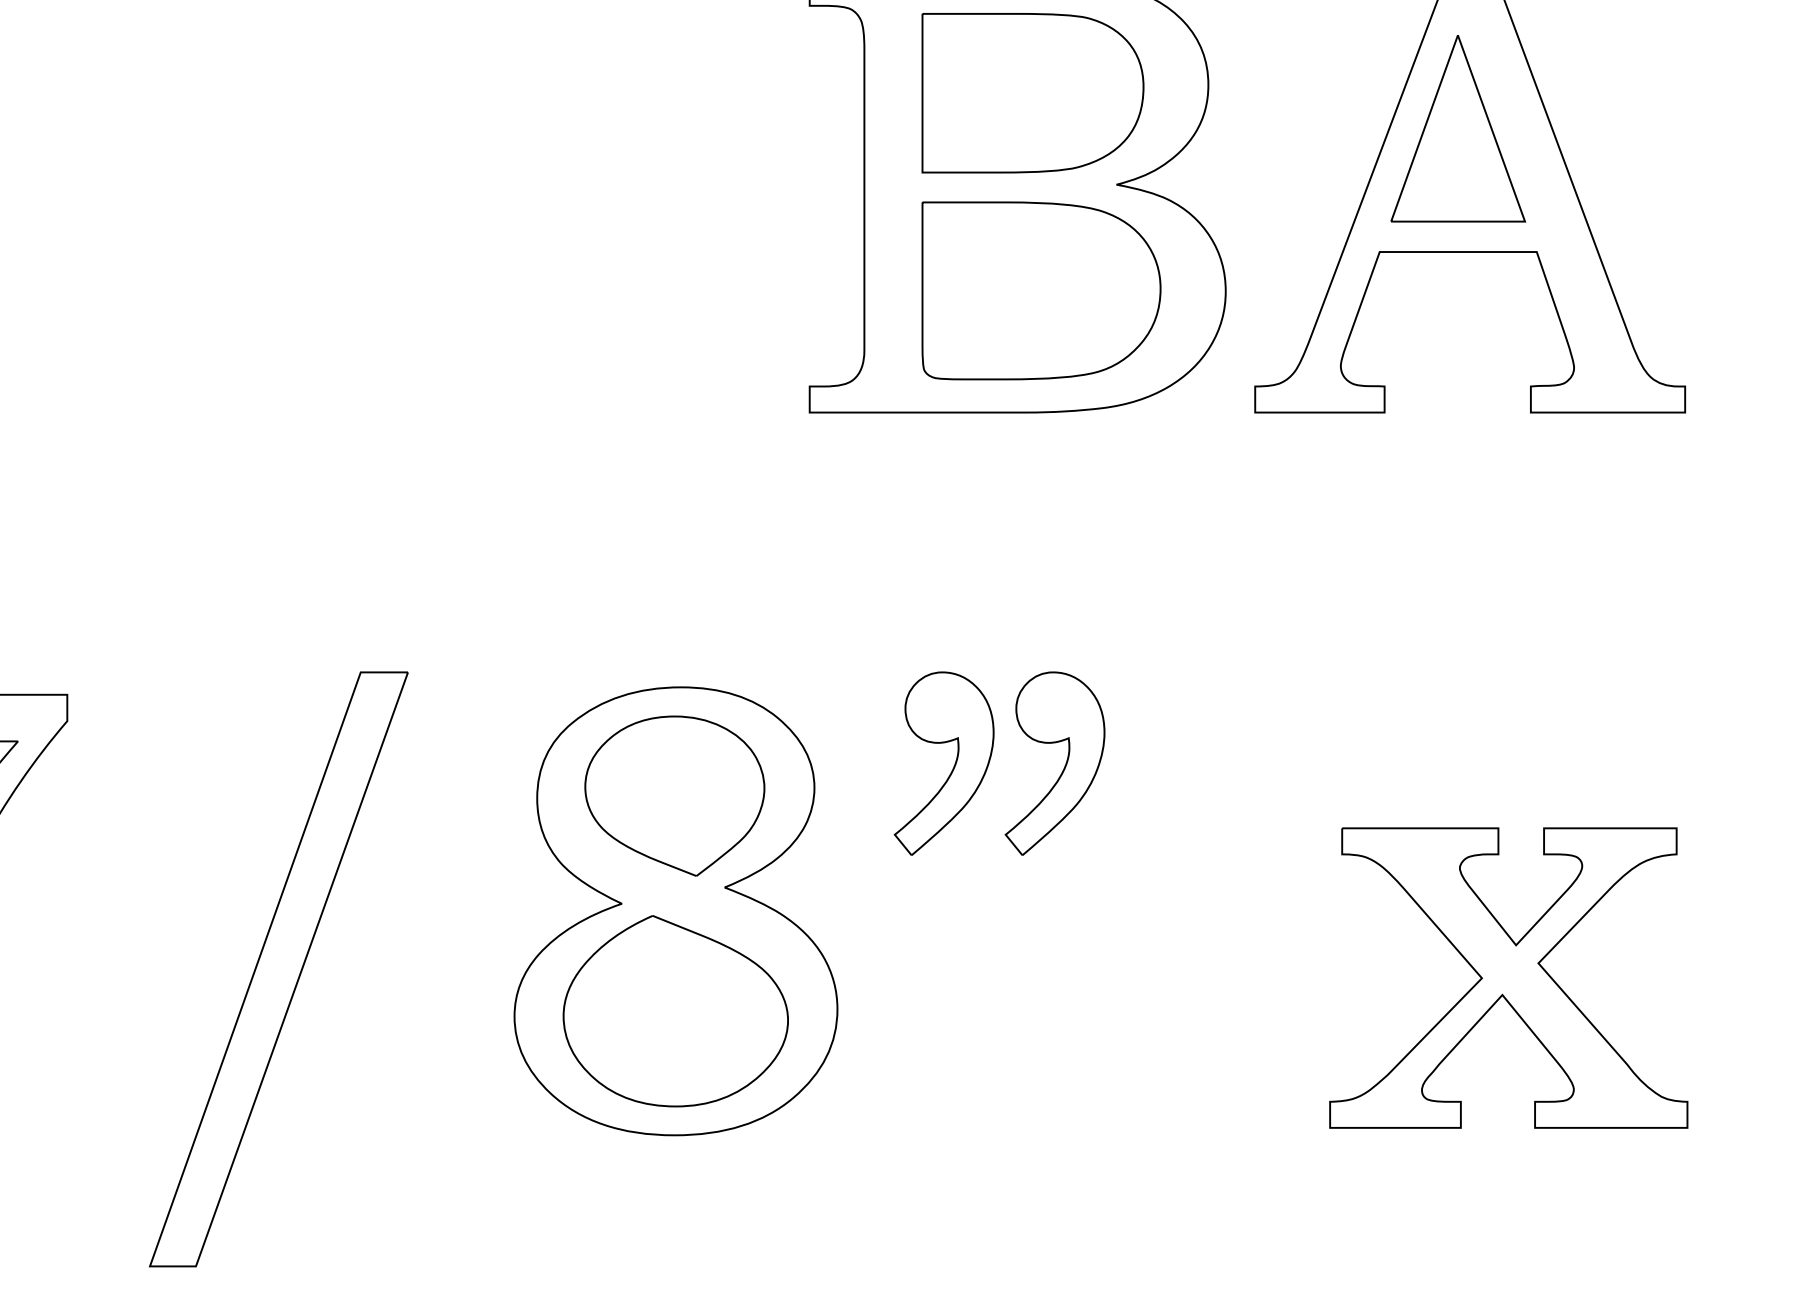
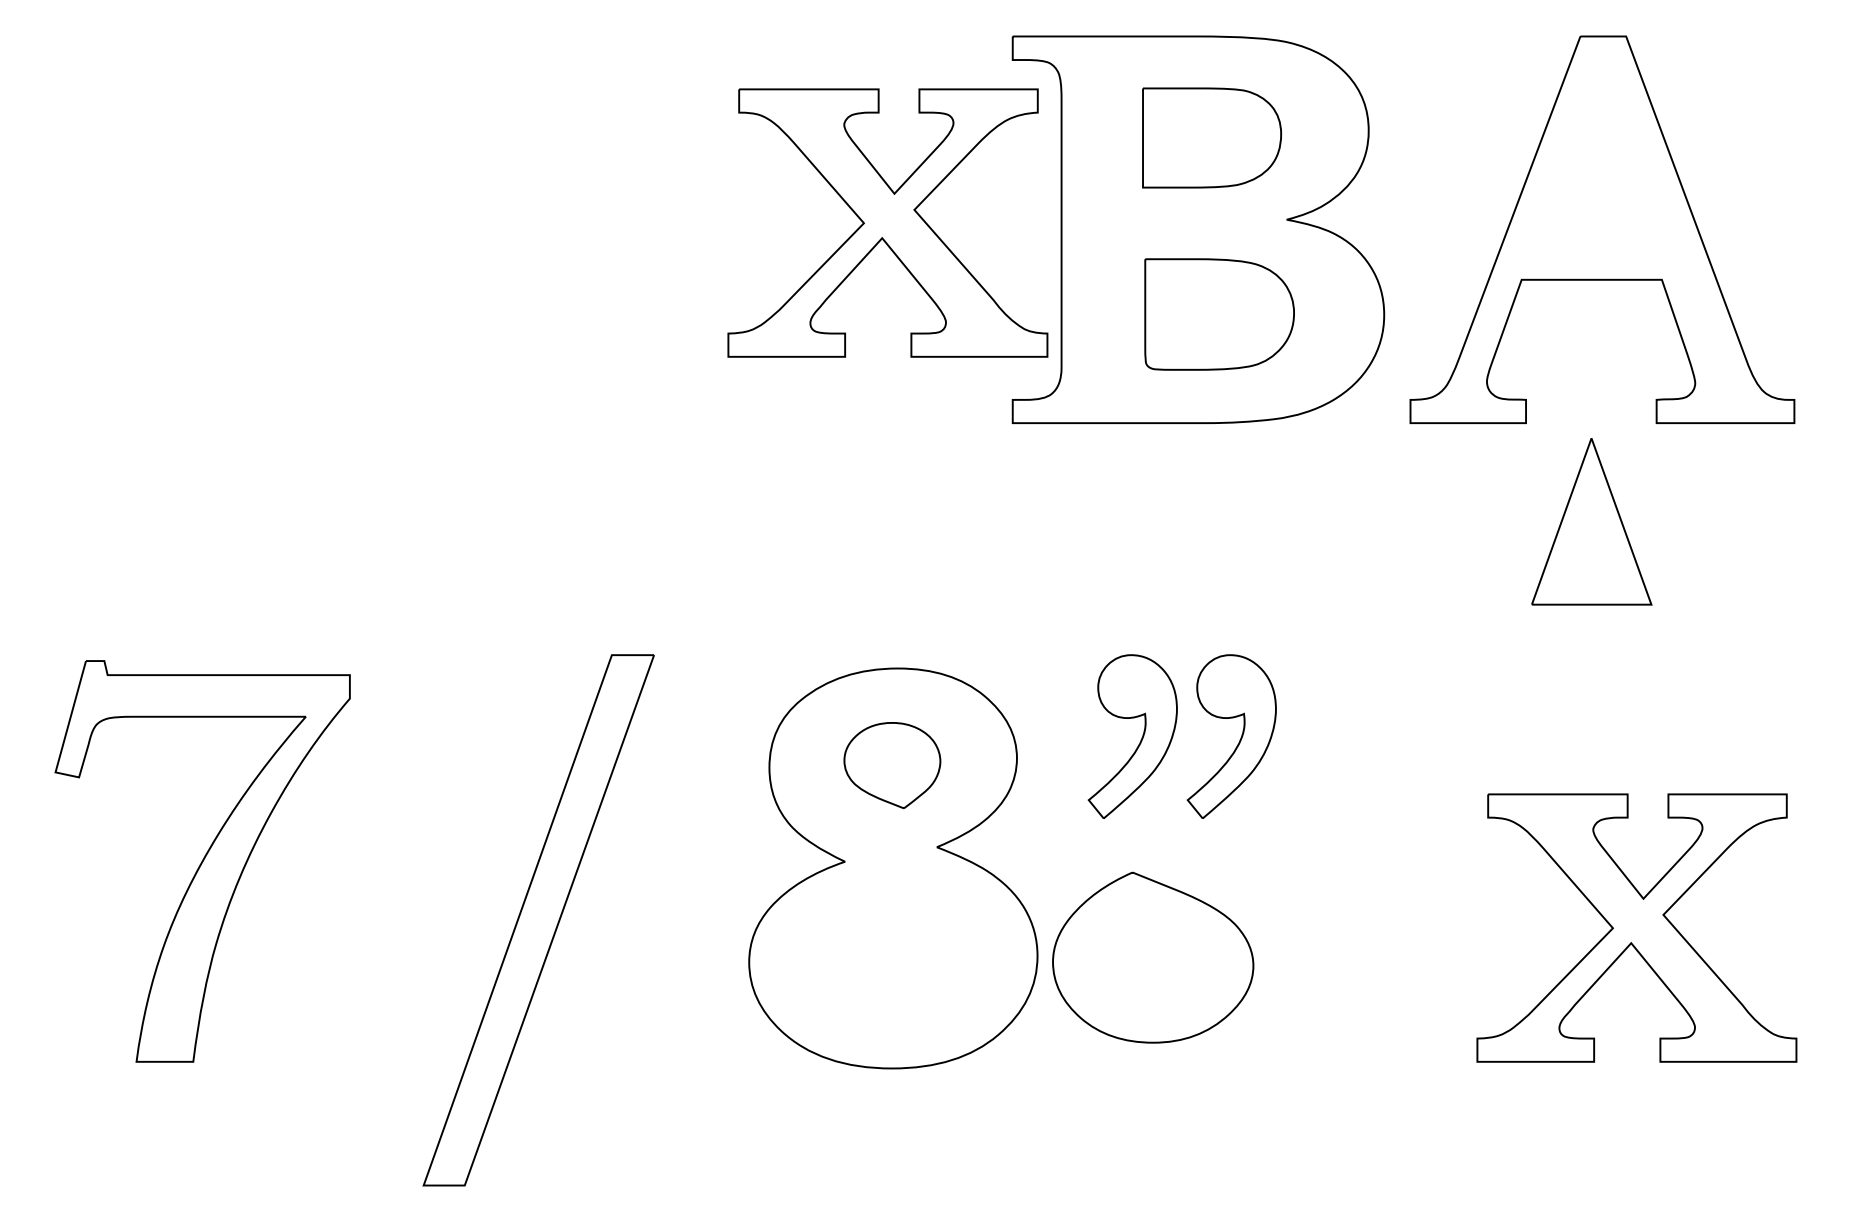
part: (1032, 92) -> (1211, 137), size x0.7
part: (1457, 128) -> (1591, 521), moved
part: (669, 187) -> (887, 222), added
part: (1041, 290) -> (1219, 314), size x0.7
part: (675, 795) -> (892, 765), size x0.6
part: (676, 1011) -> (1153, 957), moved

